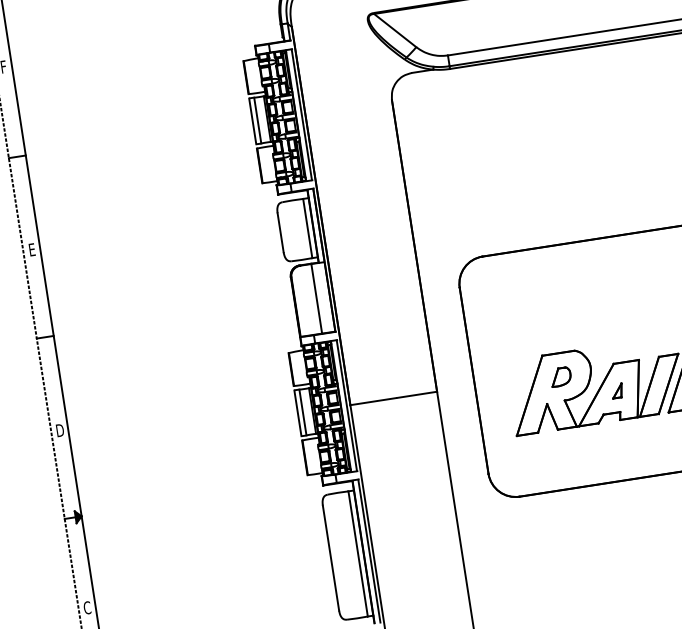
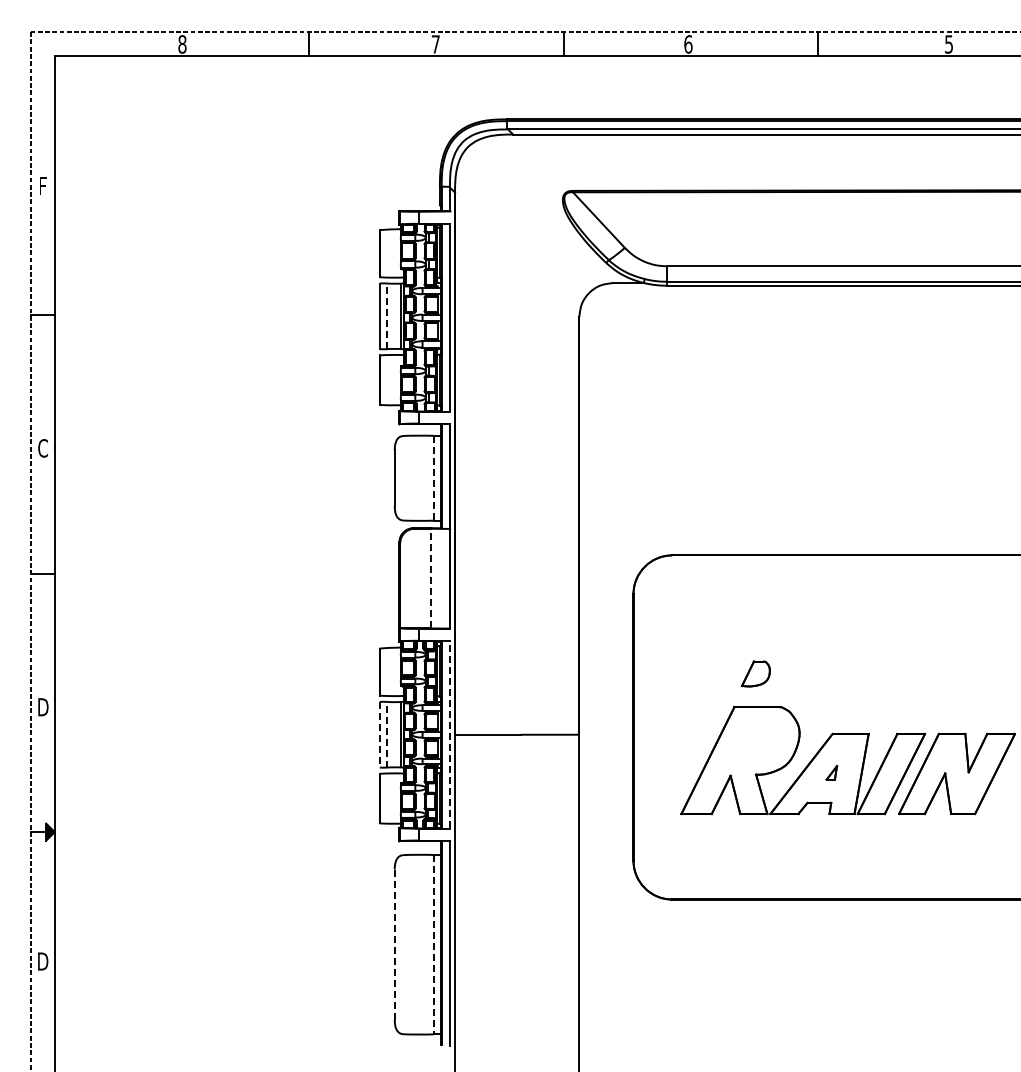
line: (258, 120) -> (387, 316), solid -> dashed
line: (307, 228) -> (433, 478), solid -> dashed
text: (31, 250) -> (42, 448), E -> C
line: (316, 298) -> (430, 578), solid -> dashed
part: (560, 376) -> (755, 673), moved
part: (617, 390) -> (831, 772), size x0.7
line: (346, 405) -> (449, 734), solid -> dashed
line: (303, 412) -> (387, 734), solid -> dashed
line: (297, 413) -> (379, 734), solid -> dashed
line: (358, 553) -> (433, 944), solid -> dashed
line: (330, 558) -> (394, 945), solid -> dashed
text: (87, 607) -> (43, 961), C -> D

